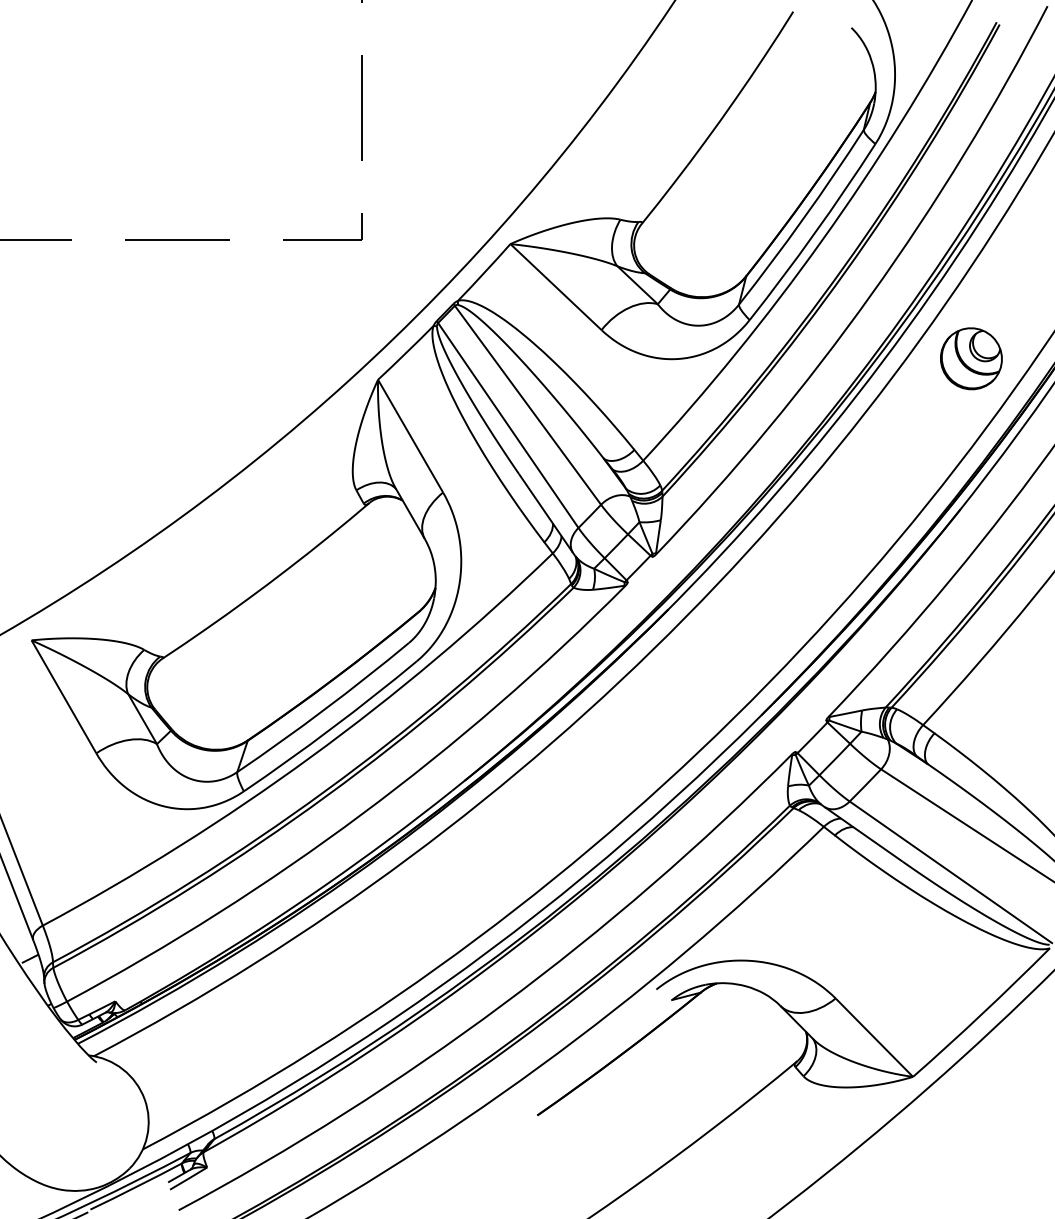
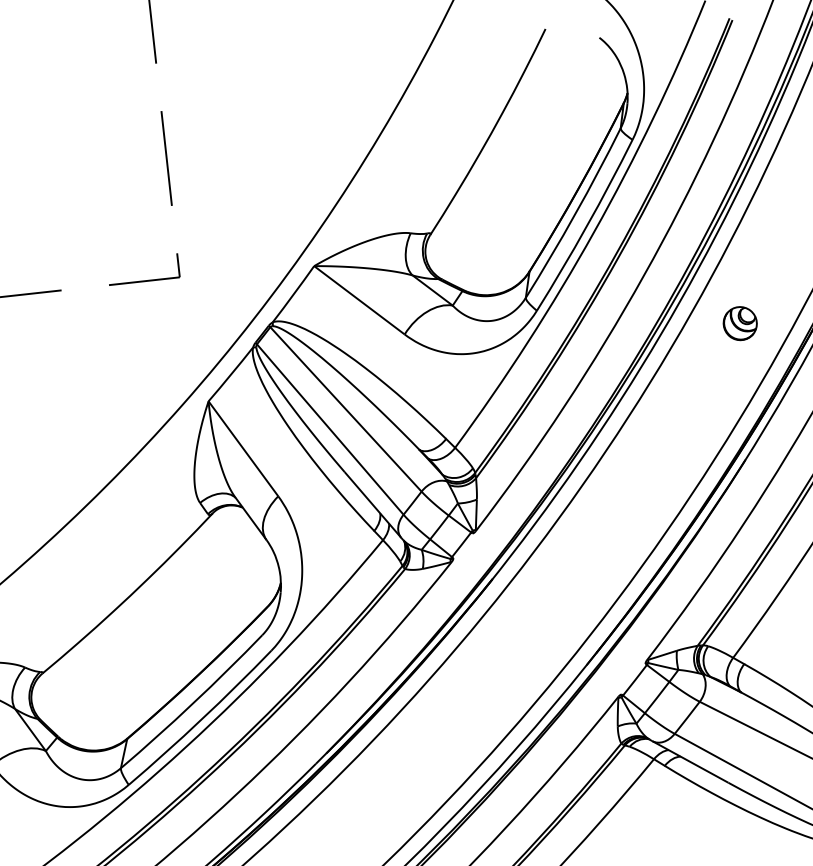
part: (971, 358) -> (740, 323), size x0.6

